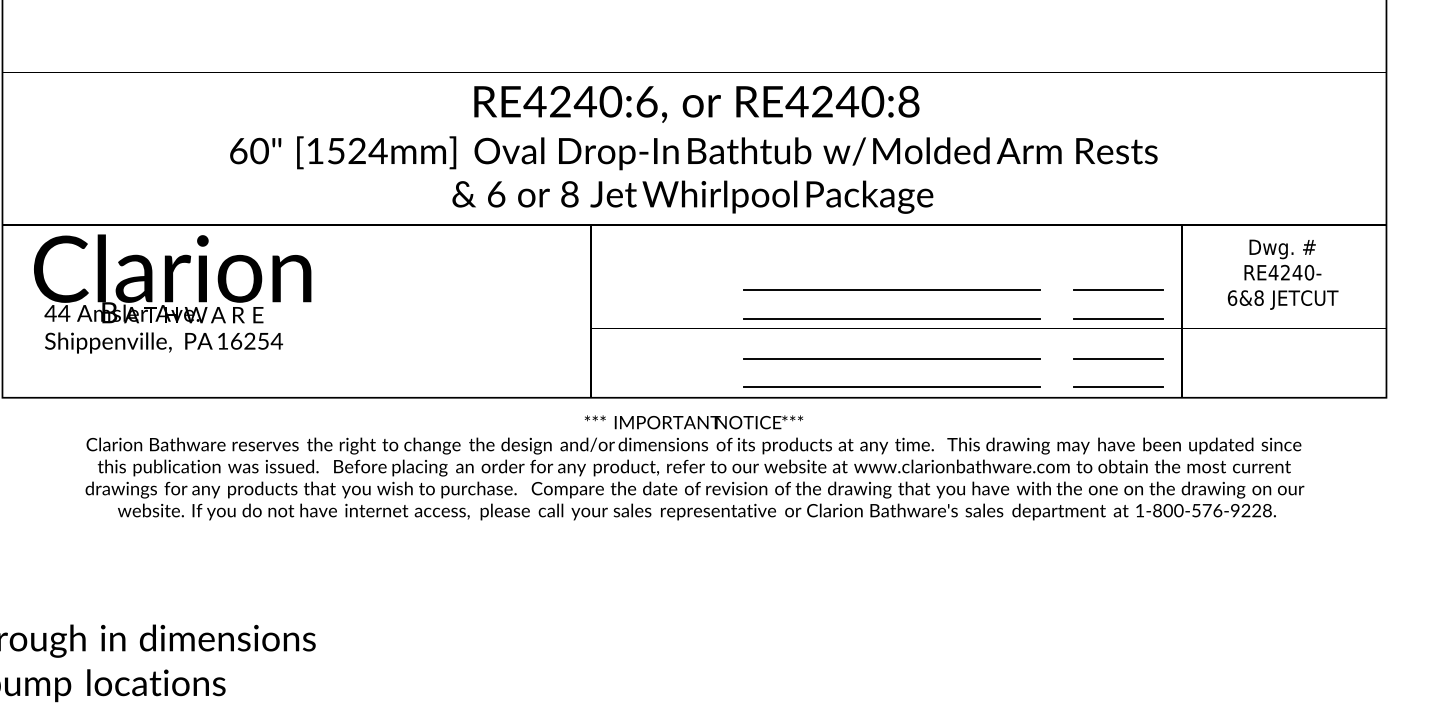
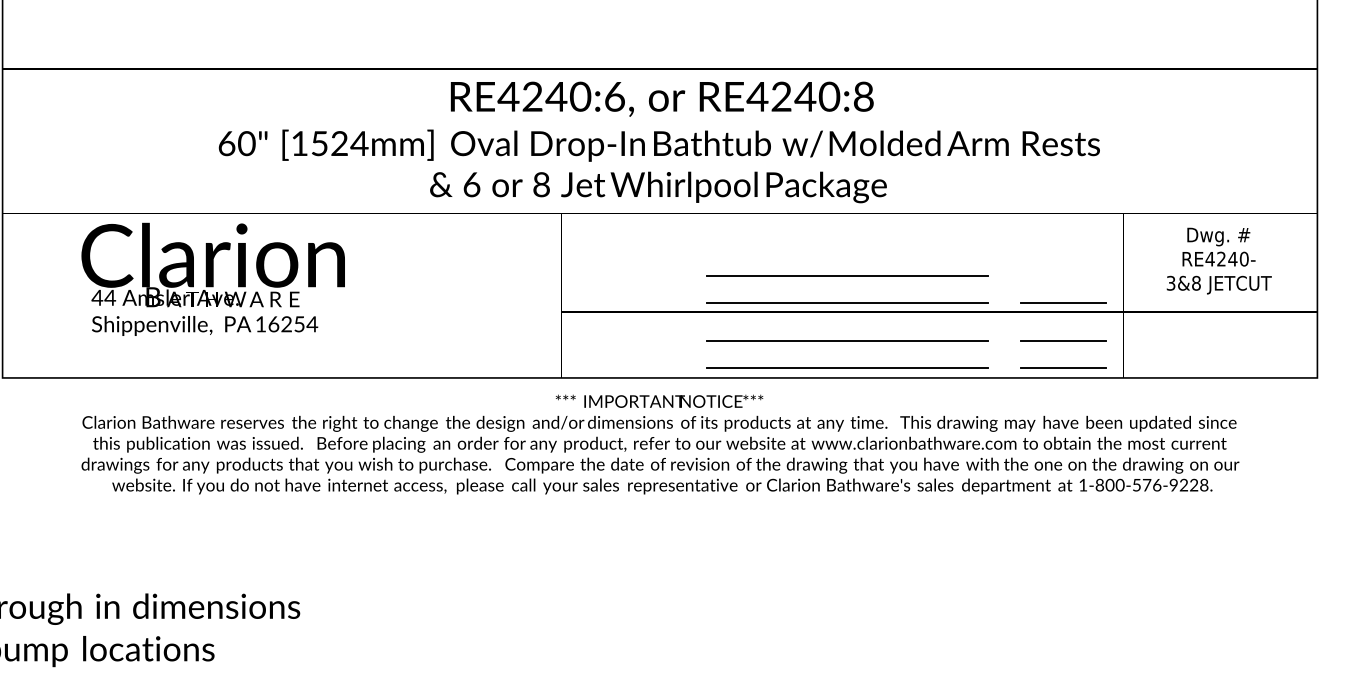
line: (1118, 289) -> (1062, 275), removed
text: (171, 293) -> (212, 278), moved
text: (1231, 297) -> (1170, 282), 6&8 -> 3&8

